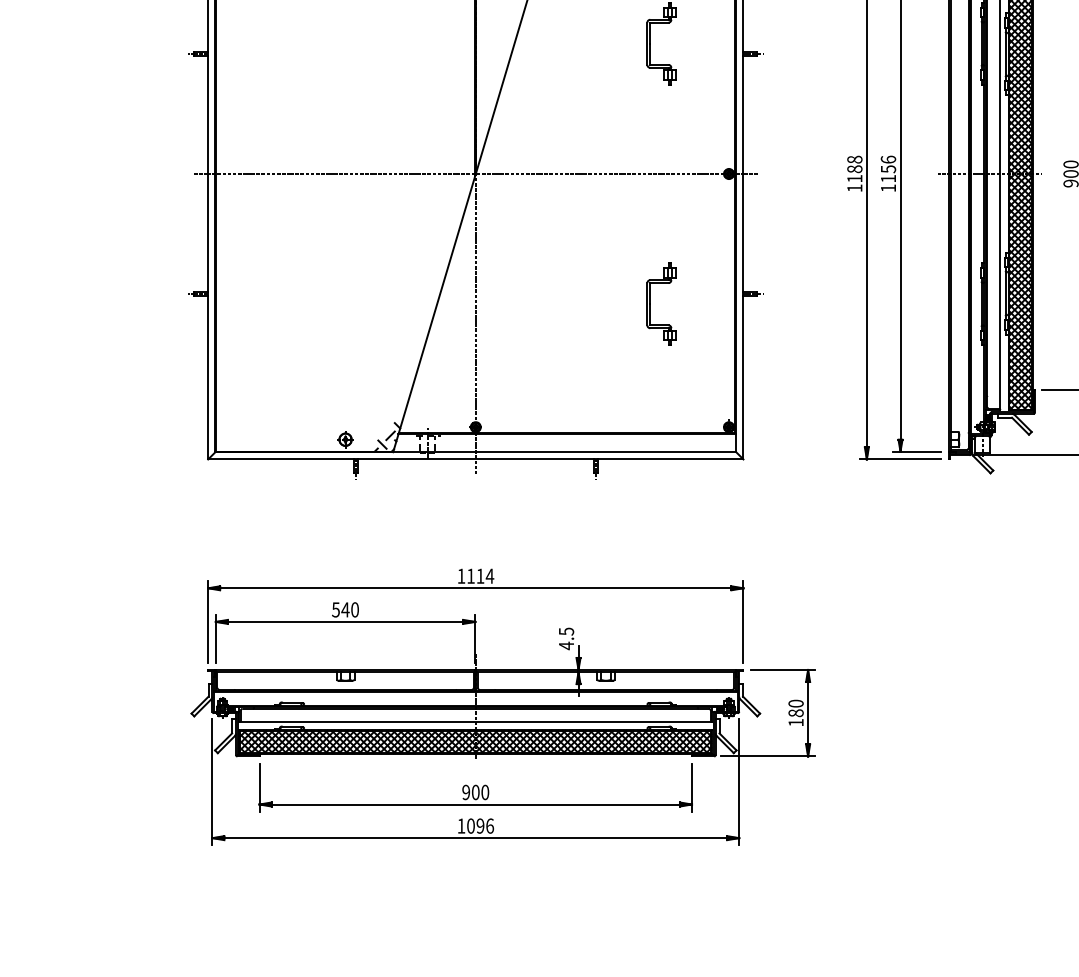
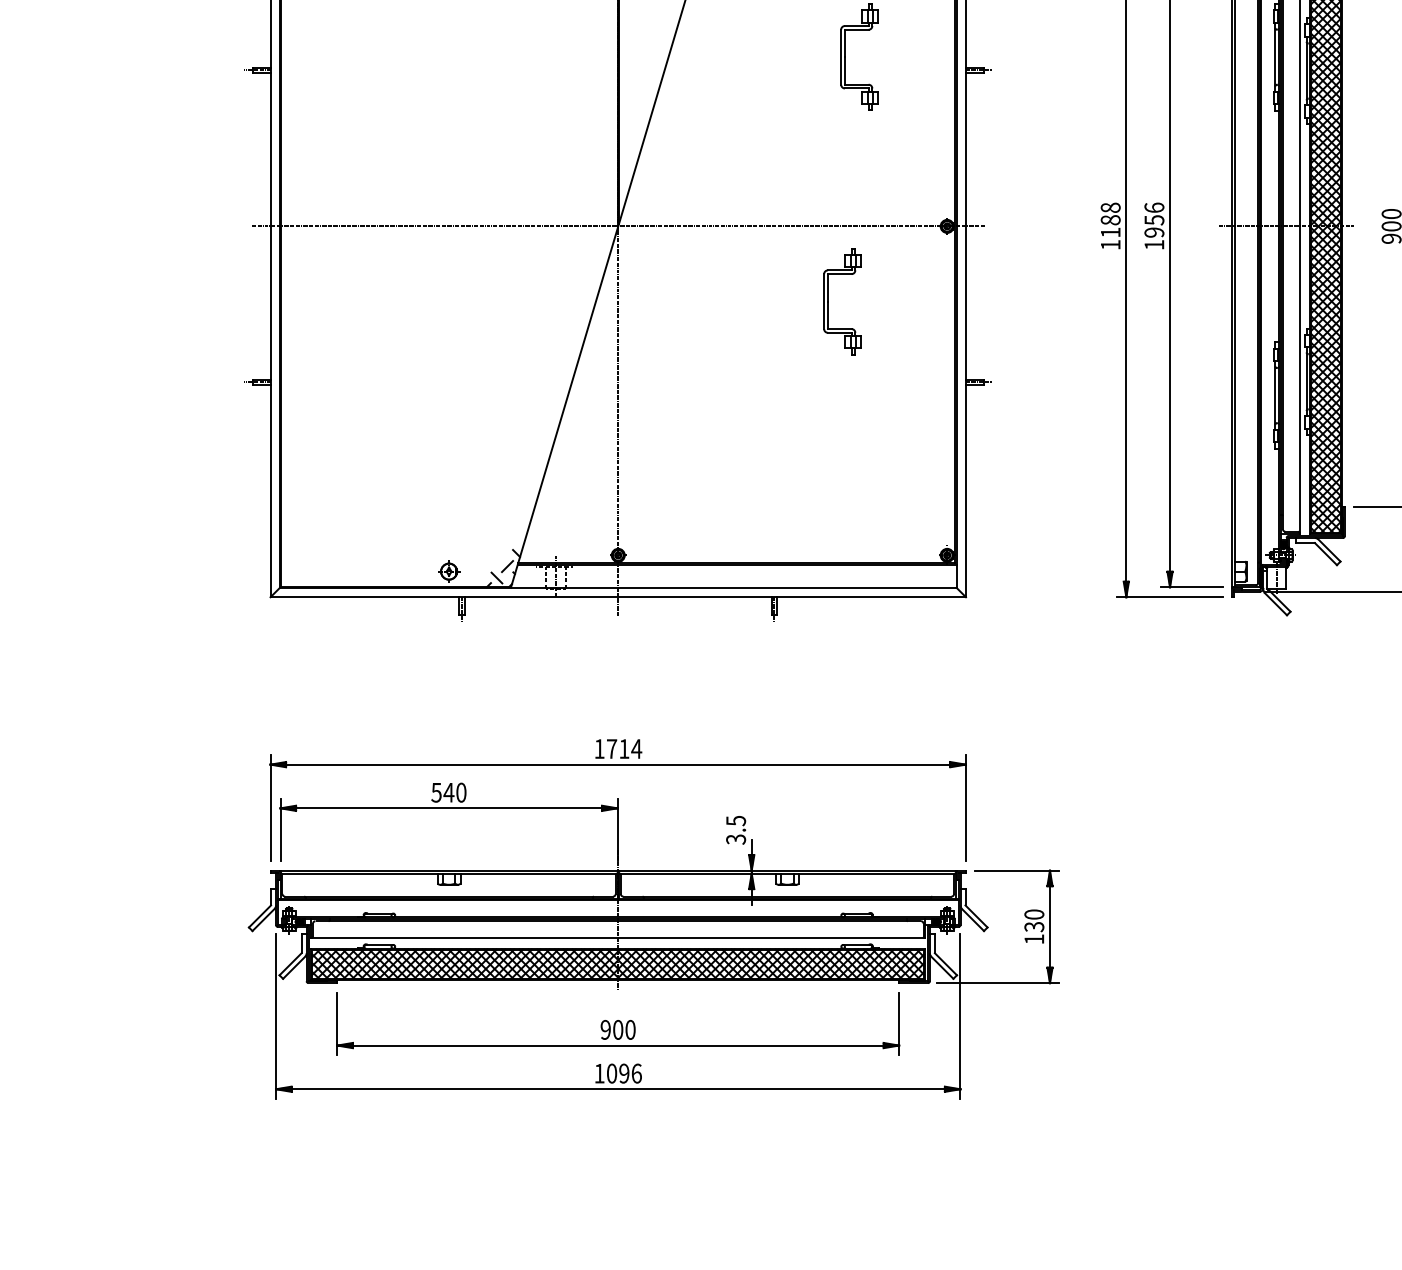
text: (888, 178) -> (1154, 232), 1156 -> 1956
part: (650, 304) -> (828, 301), moved
text: (471, 575) -> (612, 748), 1114 -> 1714
text: (566, 645) -> (736, 839), 4.5 -> 3.5
text: (796, 712) -> (1034, 926), 180 -> 130

